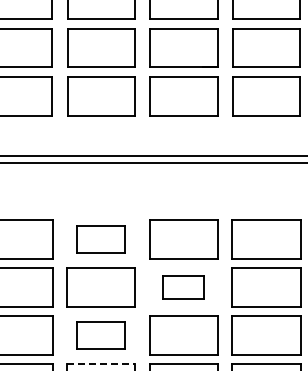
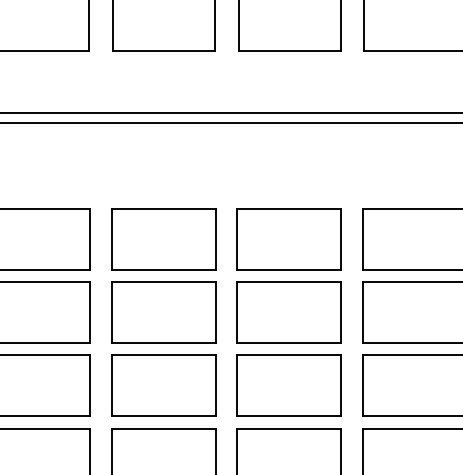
part: (100, 239) -> (162, 239), size x1.43
part: (183, 287) -> (288, 312), size x1.67
part: (100, 335) -> (162, 385), size x1.43
line: (101, 363) -> (164, 427), dashed -> solid

